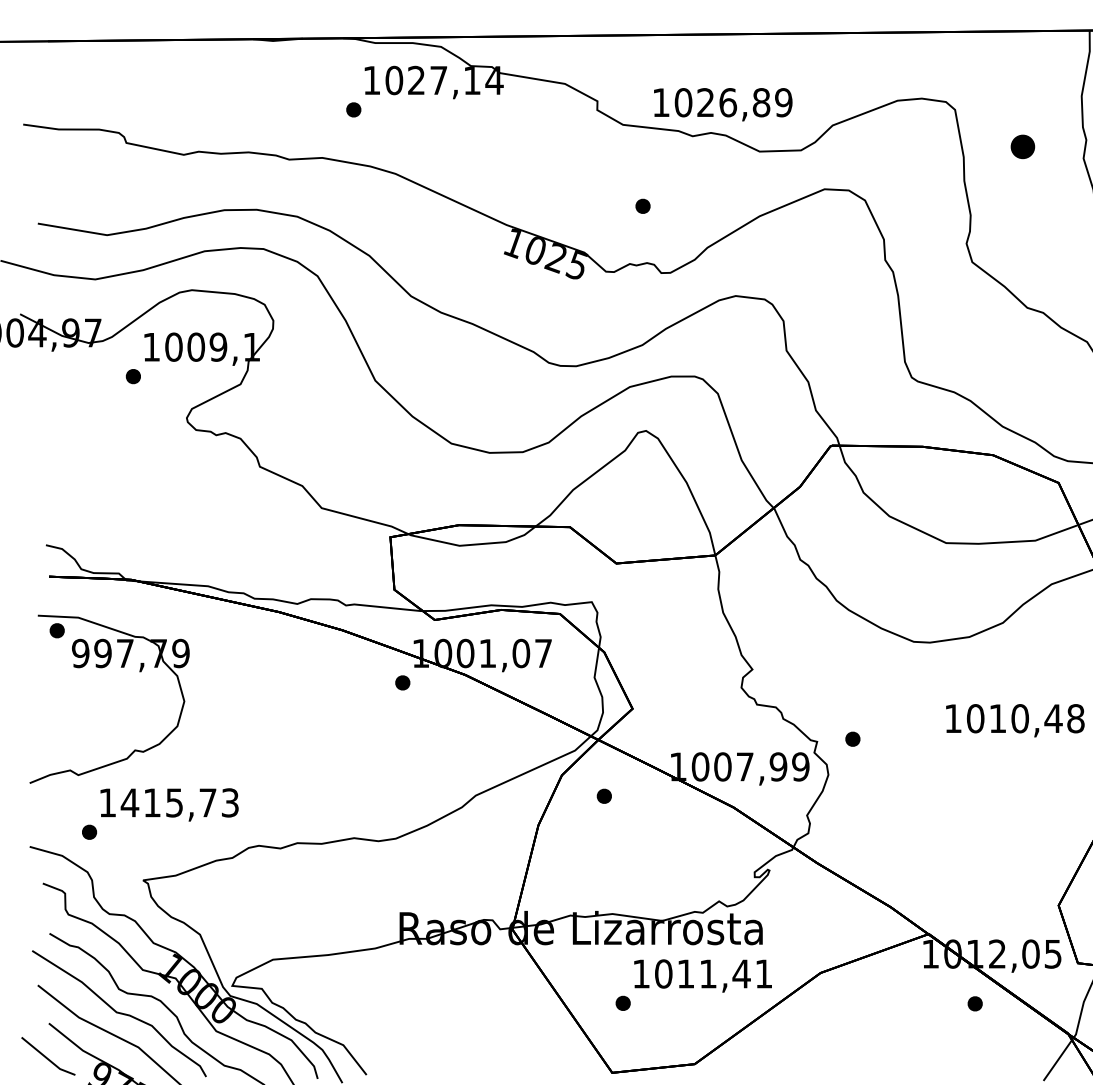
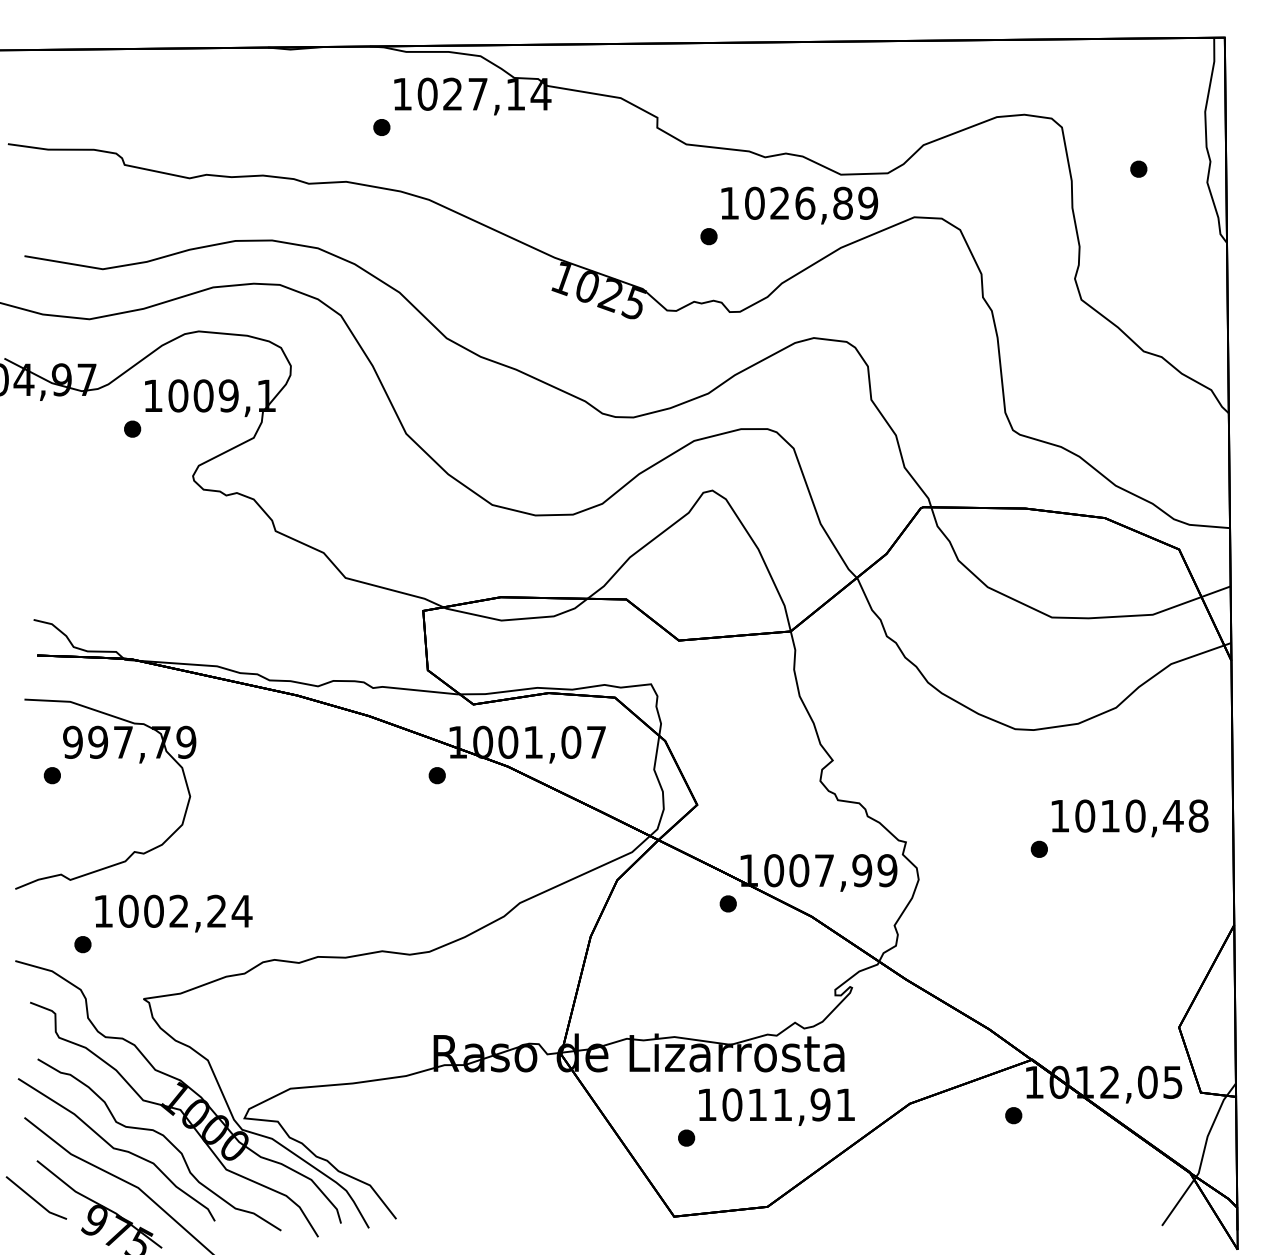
text: (723, 104) -> (799, 205), moved
part: (1022, 146) -> (1138, 168), size x0.62
part: (56, 630) -> (51, 775), moved
part: (852, 738) -> (1038, 848), moved
part: (603, 795) -> (727, 903), moved
text: (180, 802) -> (185, 910), 1415,73 -> 1002,24
text: (741, 973) -> (820, 1104), 1011,41 -> 1011,91
part: (975, 1003) -> (1013, 1115), moved

